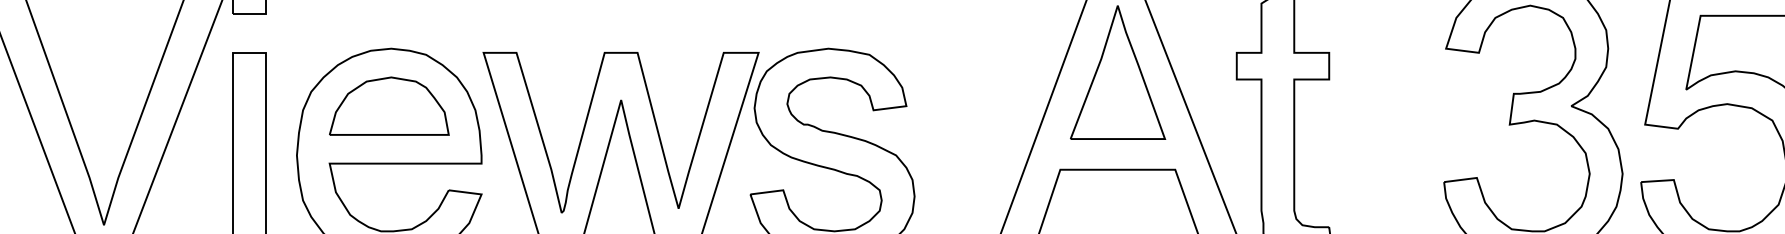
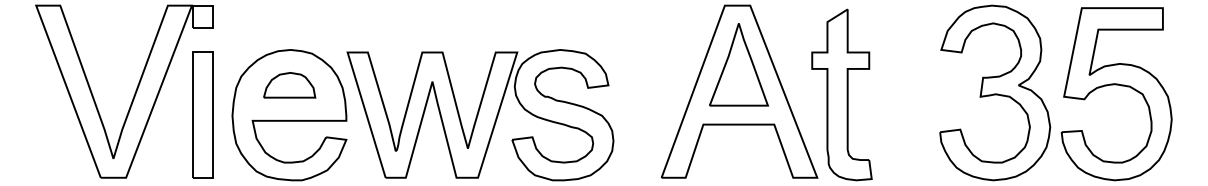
part: (389, 104) -> (289, 84), size x0.7

